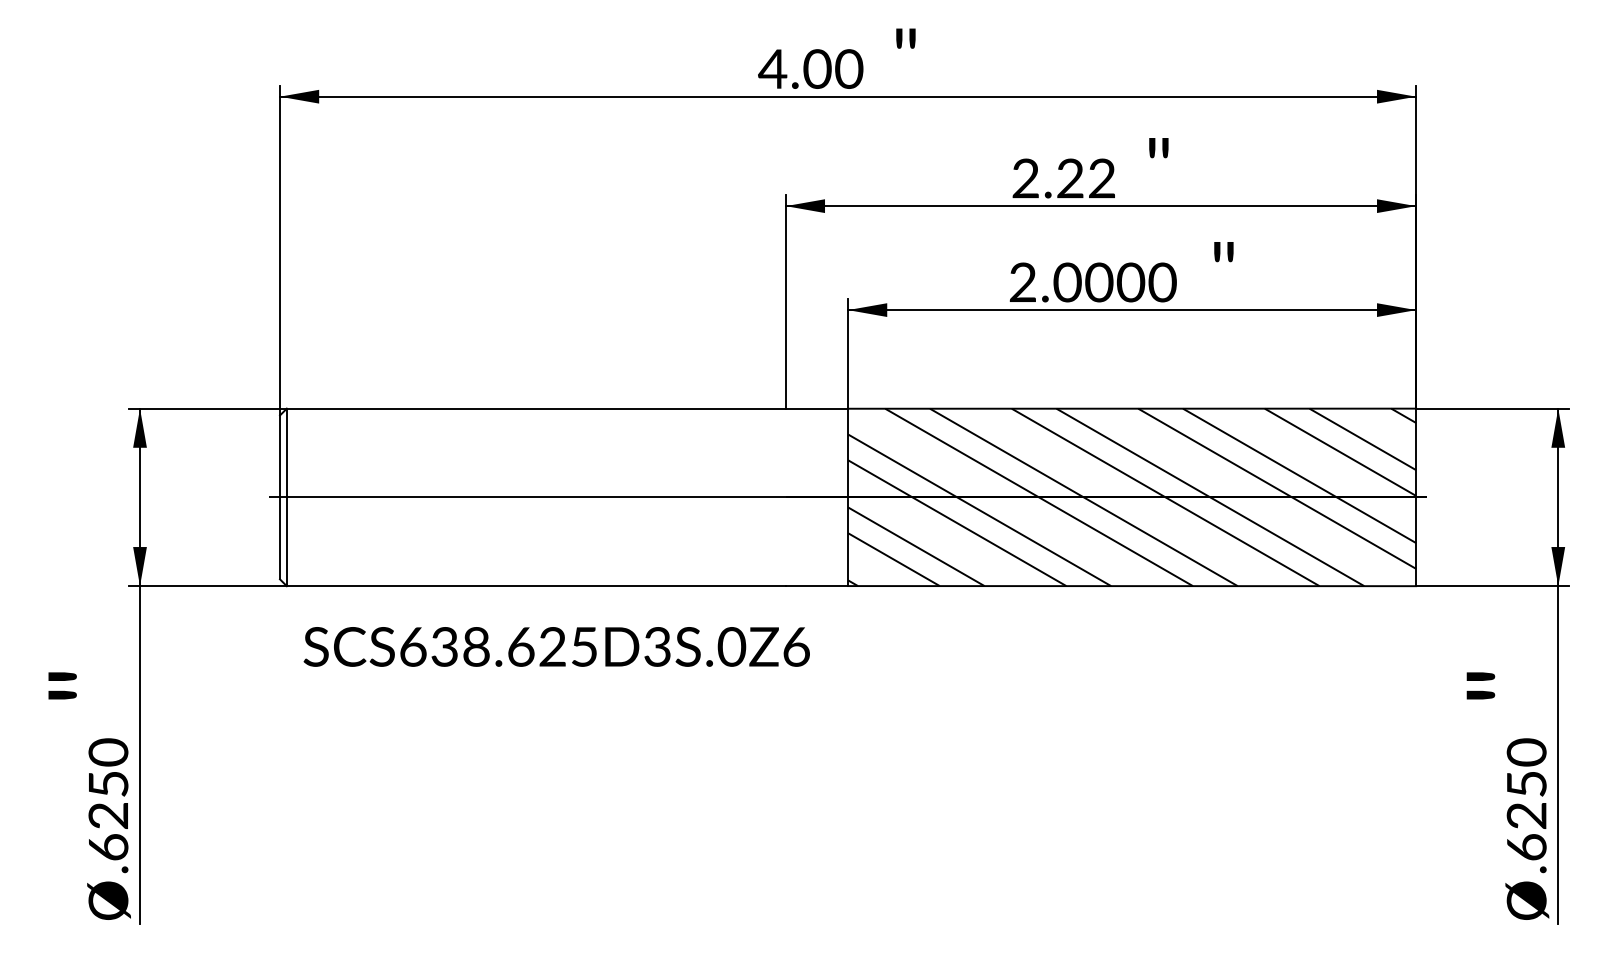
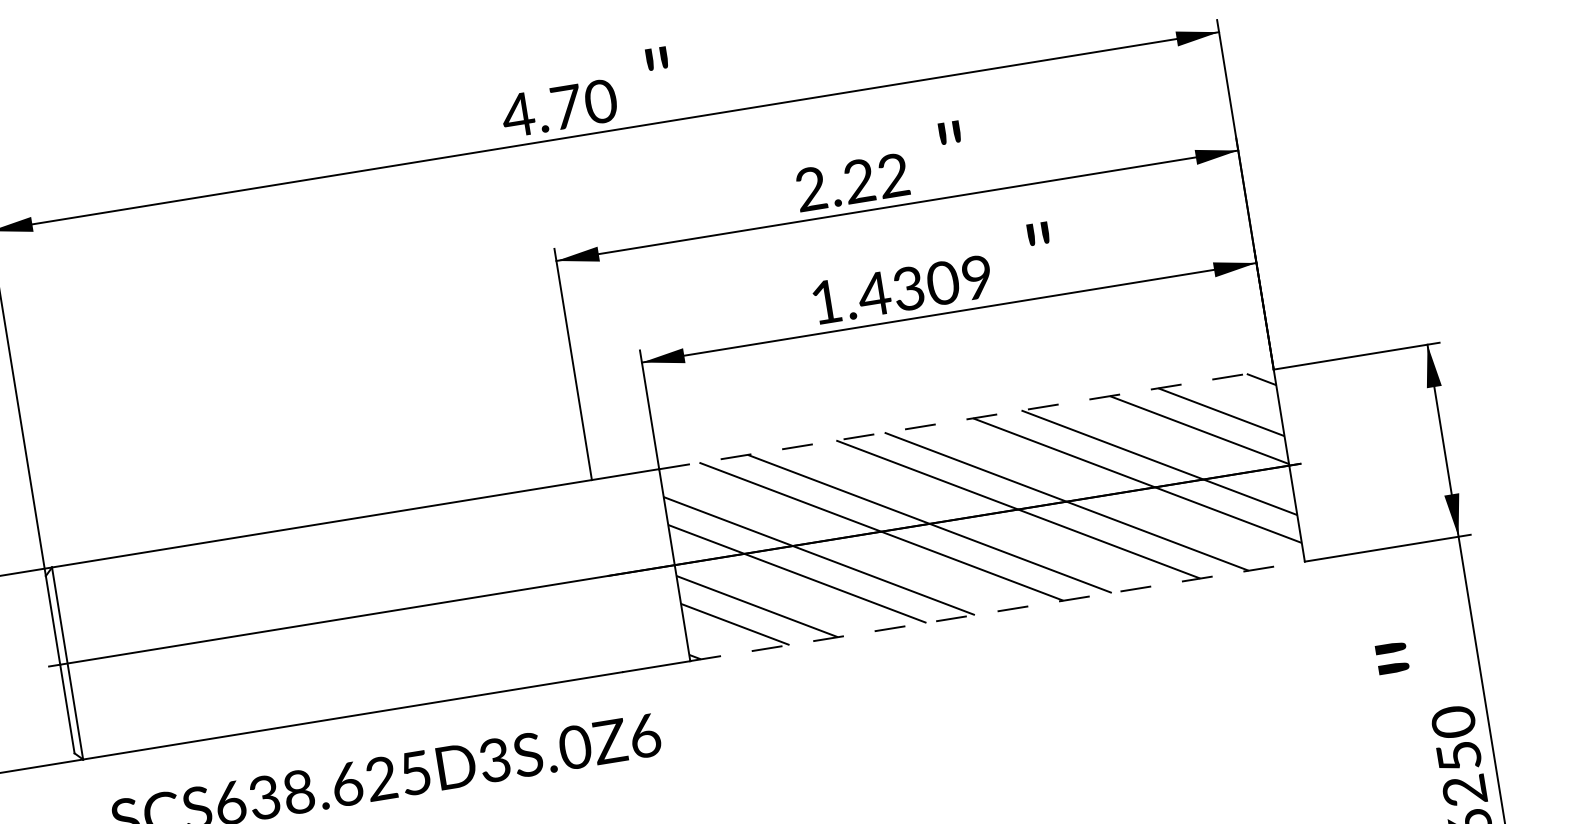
text: (817, 68) -> (566, 106), 4.00 -> 4.70
text: (1092, 282) -> (901, 289), 2.0000 -> 1.4309
line: (1132, 408) -> (966, 419), solid -> dashed
line: (1132, 586) -> (998, 611), solid -> dashed

